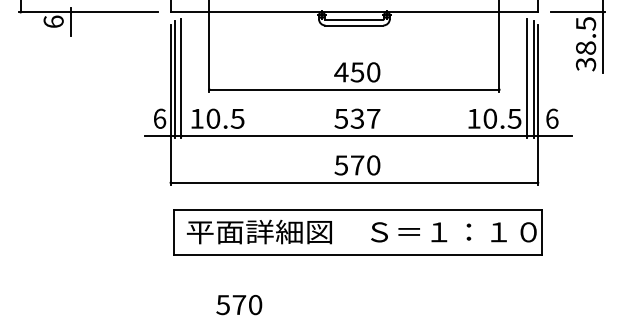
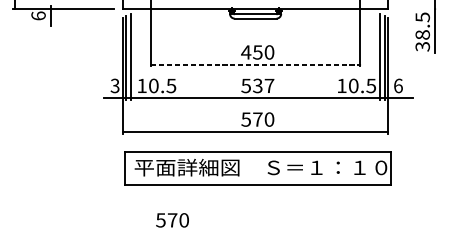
line: (577, 12) -> (416, 9), removed
line: (354, 89) -> (255, 64), solid -> dashed
text: (159, 118) -> (114, 85), 6 -> 3

